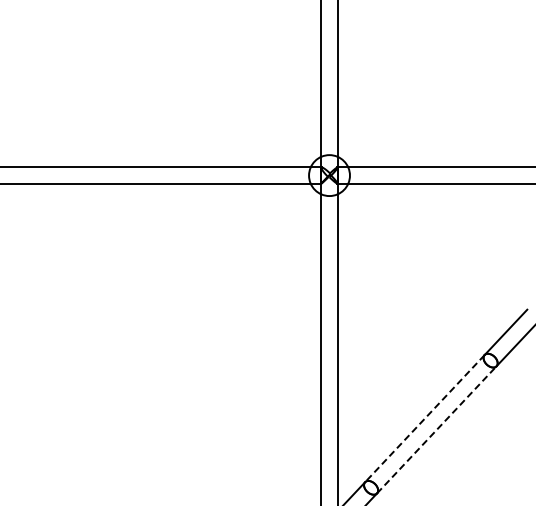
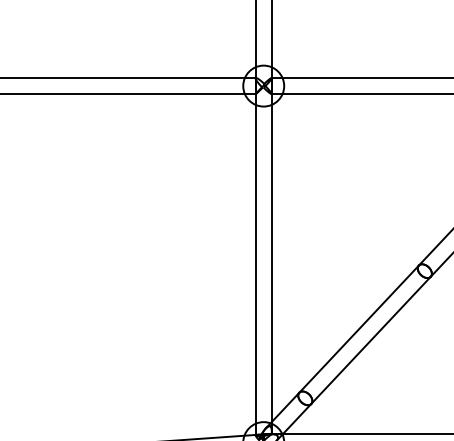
line: (424, 419) -> (358, 330), dashed -> solid
line: (437, 429) -> (371, 340), dashed -> solid

